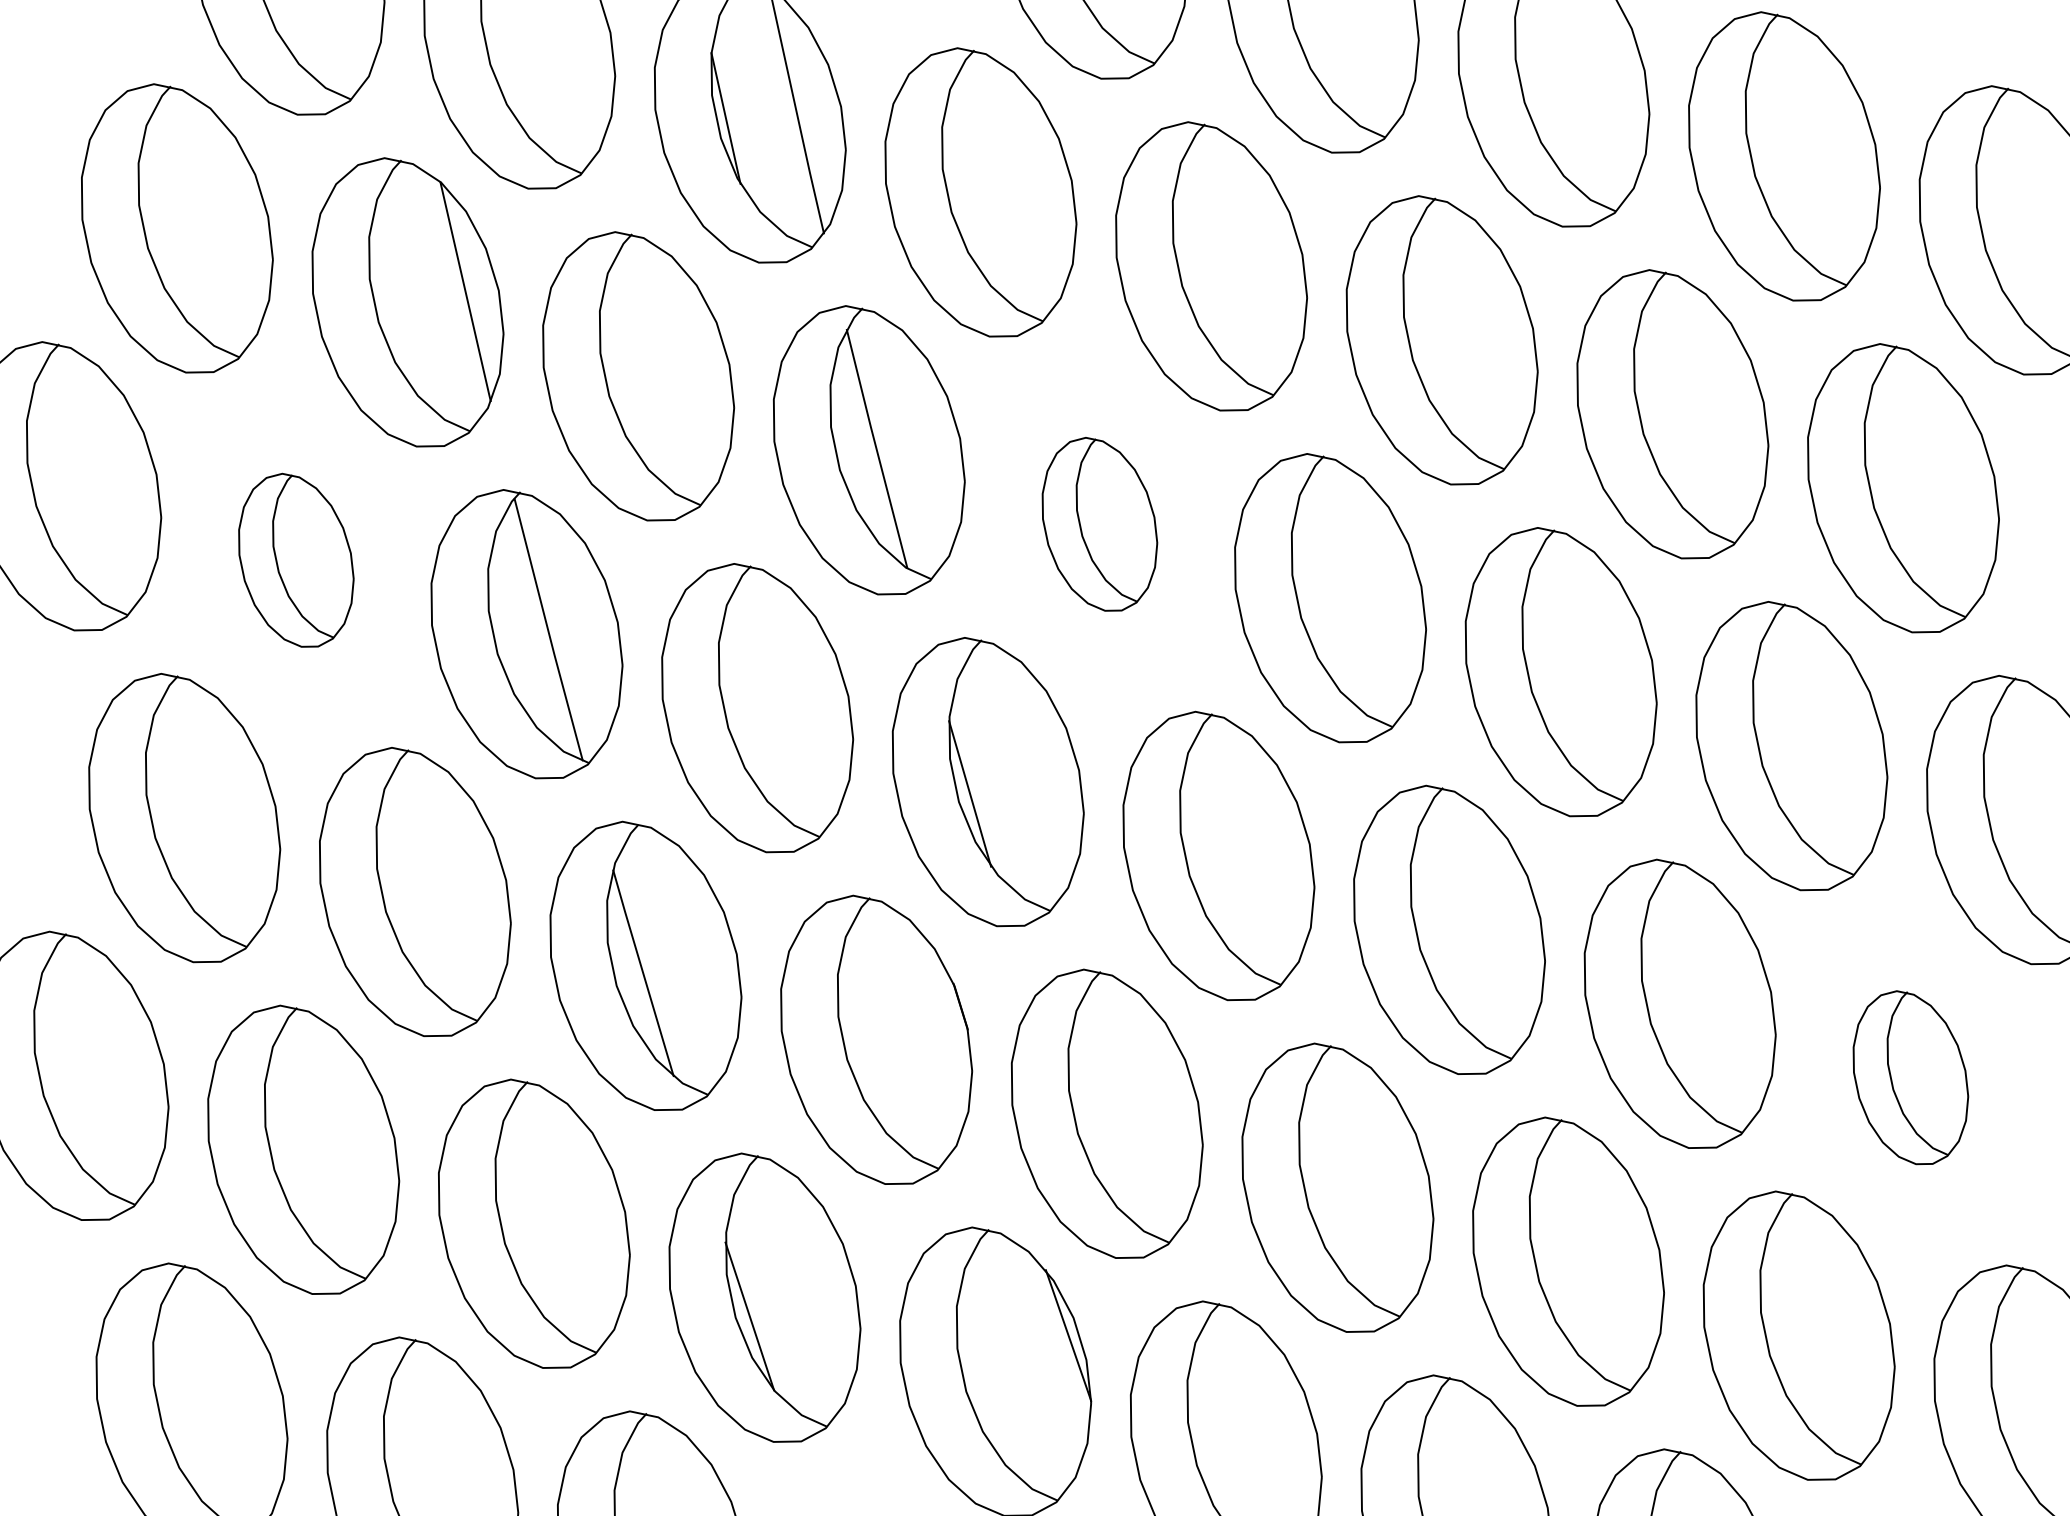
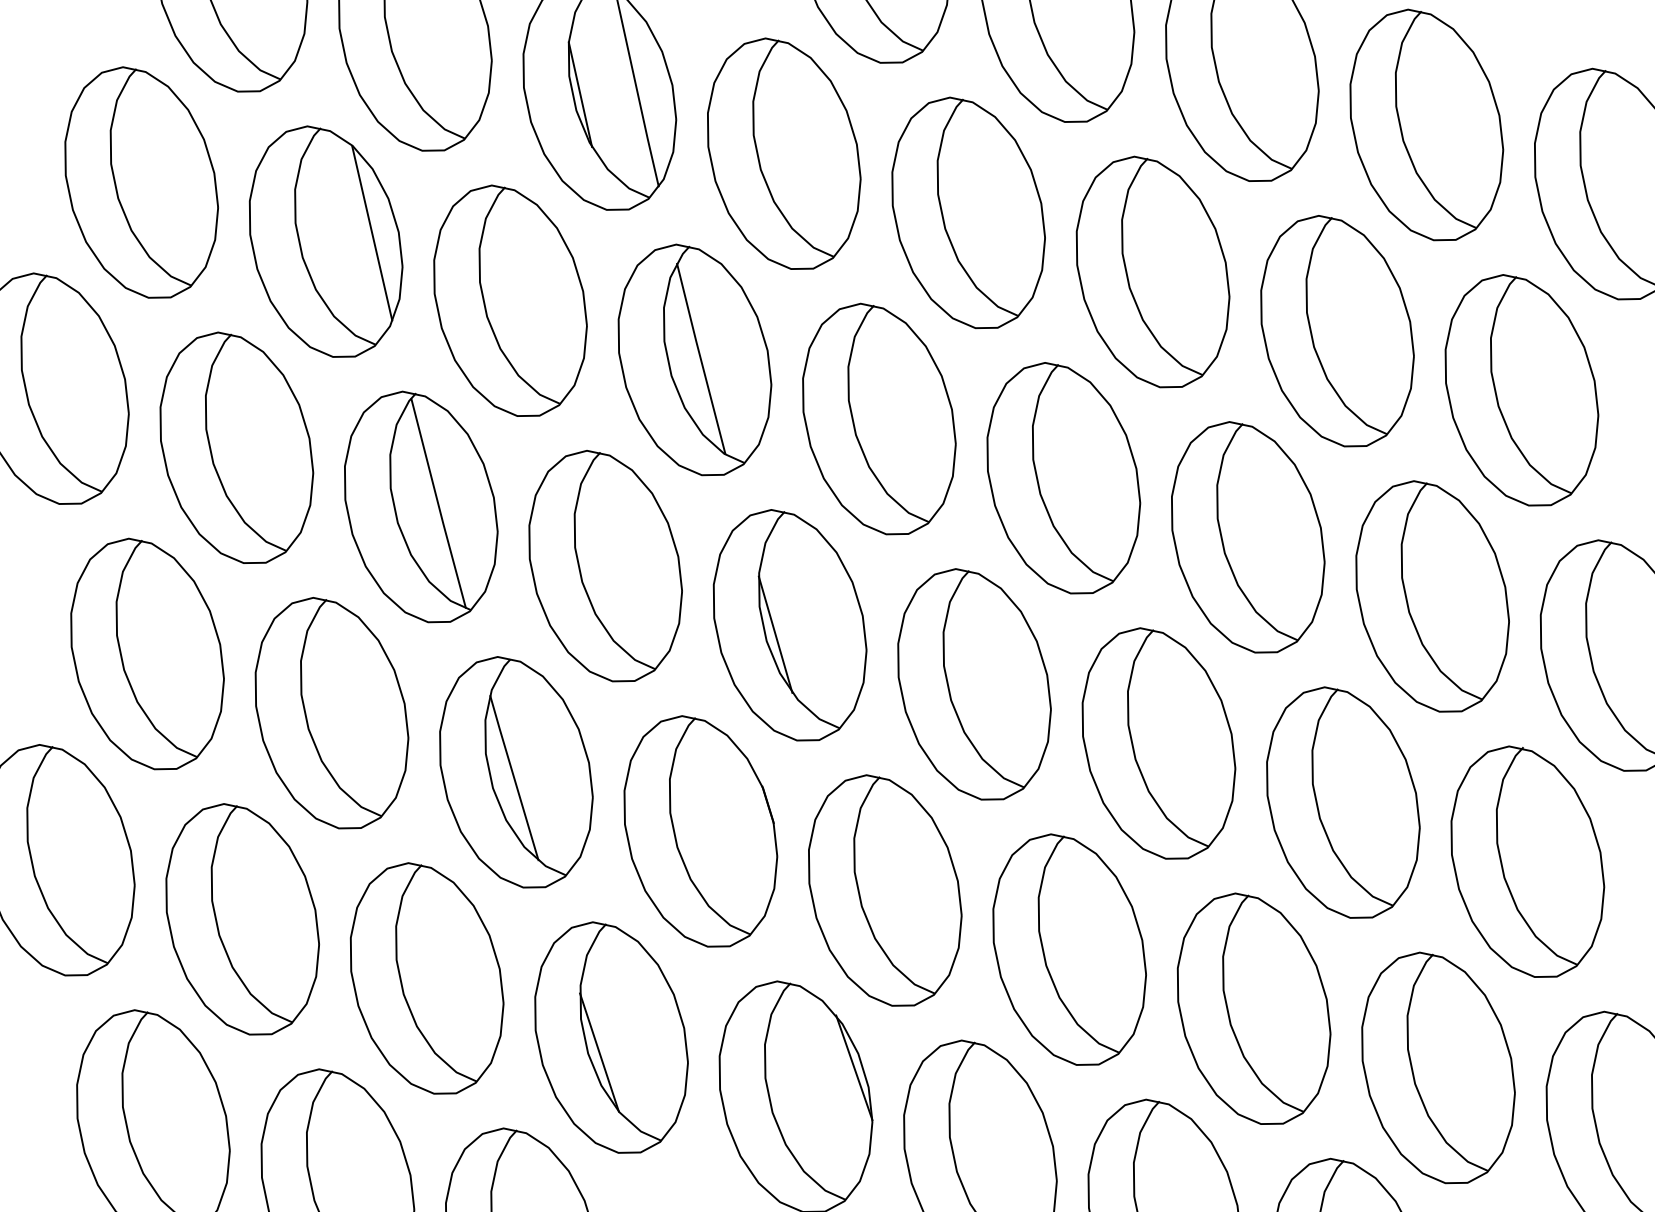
part: (1099, 524) -> (879, 419), size x1.67
part: (296, 560) -> (236, 448), size x1.67
part: (1910, 1077) -> (1527, 861), size x1.67

